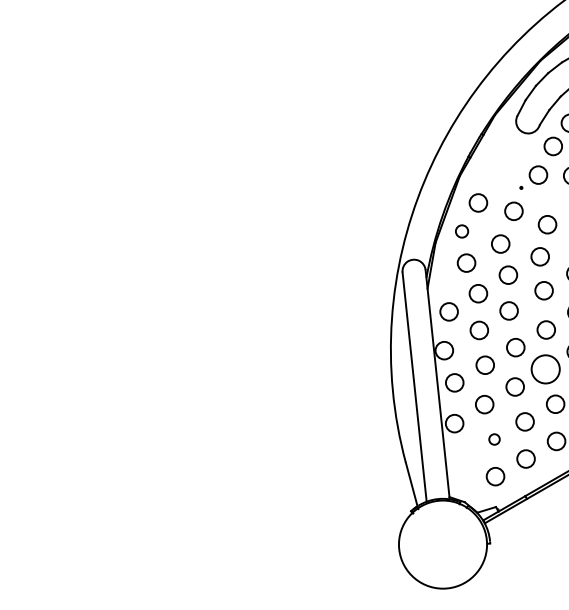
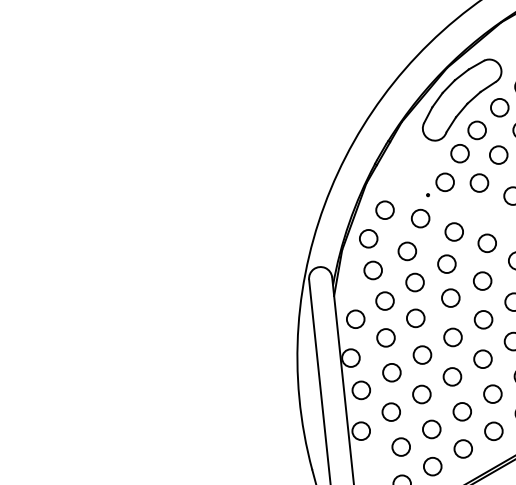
circle: (461, 231) -> (368, 238), size x1.43
circle: (545, 369) -> (452, 376), size x0.62
circle: (494, 439) -> (401, 447), size x1.67

